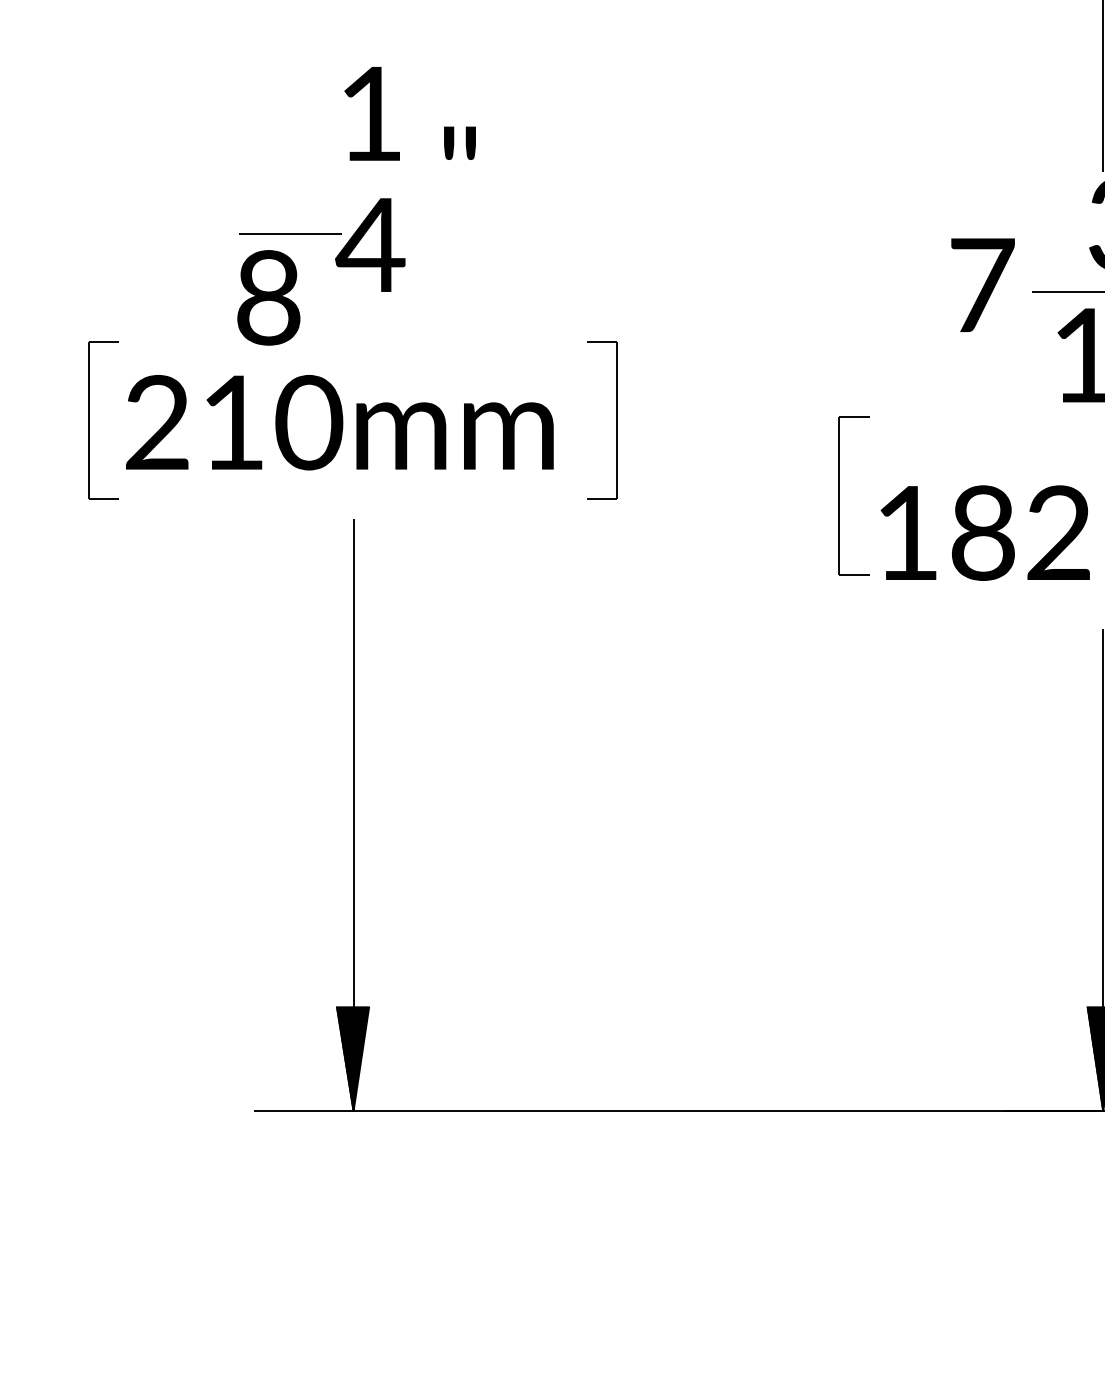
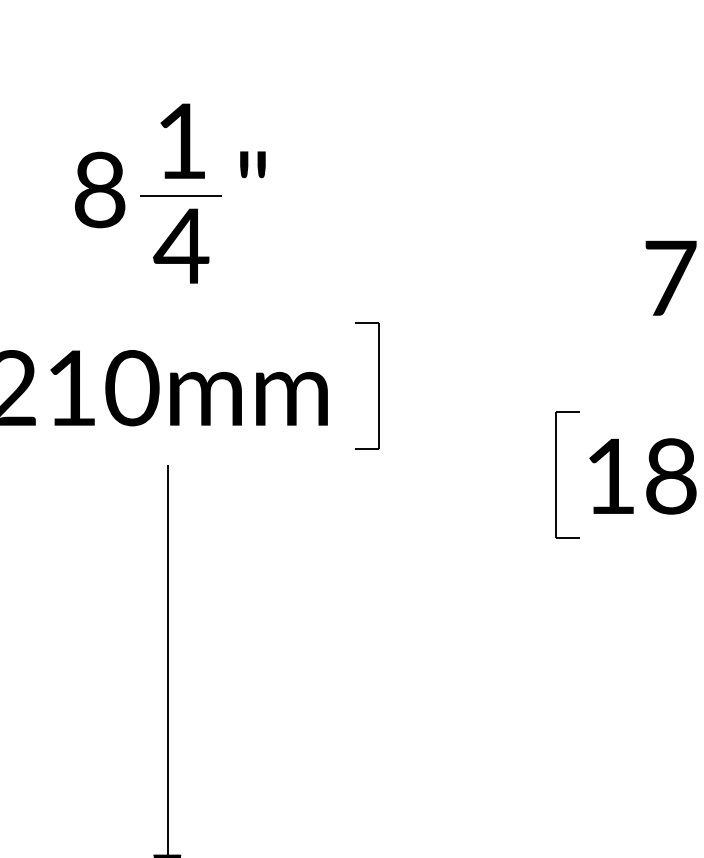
line: (290, 233) -> (180, 195), moved
text: (268, 297) -> (99, 189), moved
part: (839, 495) -> (556, 474), moved

